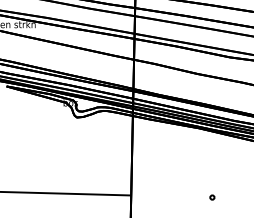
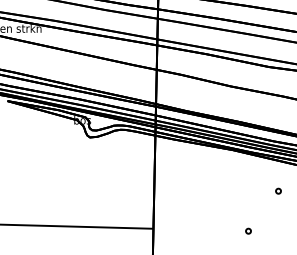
part: (237, 162) -> (278, 190), added

